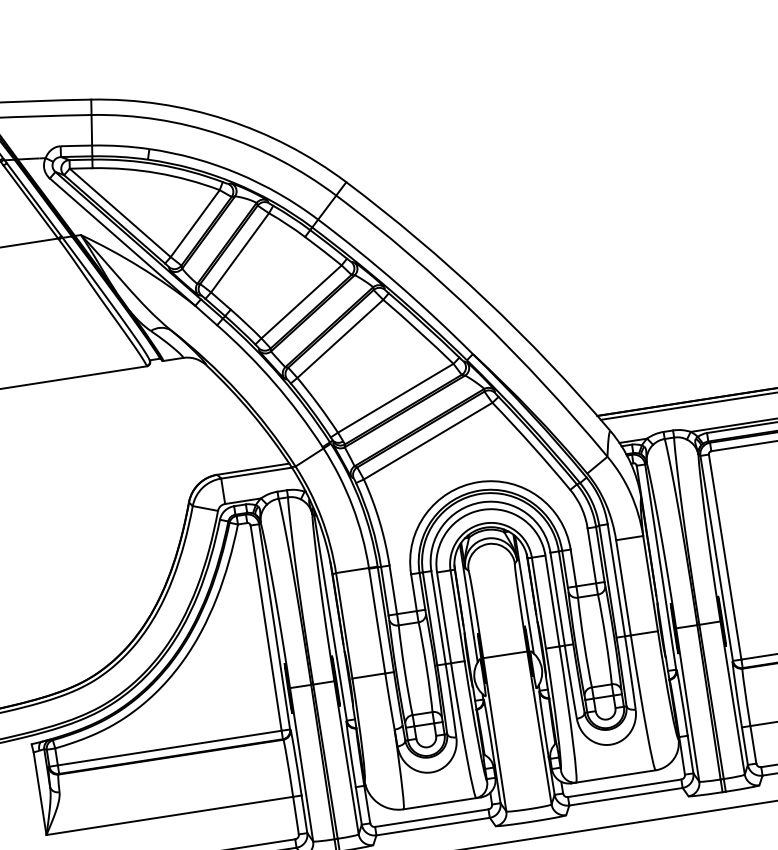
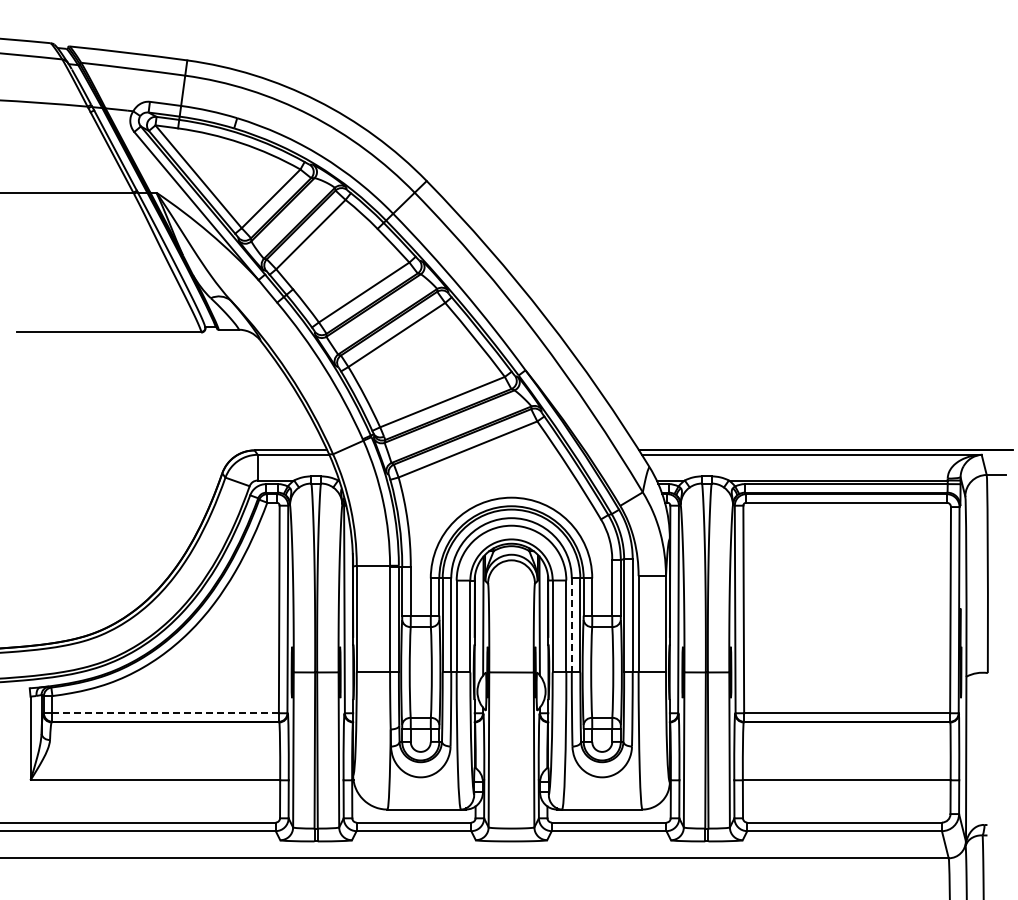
line: (557, 599) -> (571, 625), solid -> dashed
line: (170, 748) -> (166, 713), solid -> dashed

